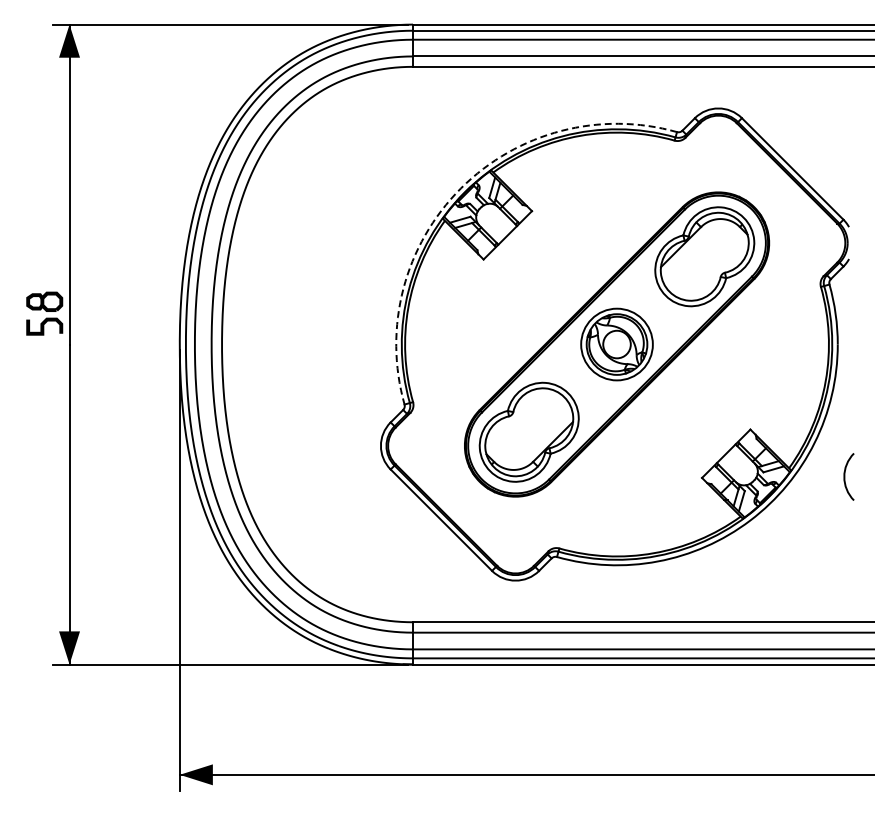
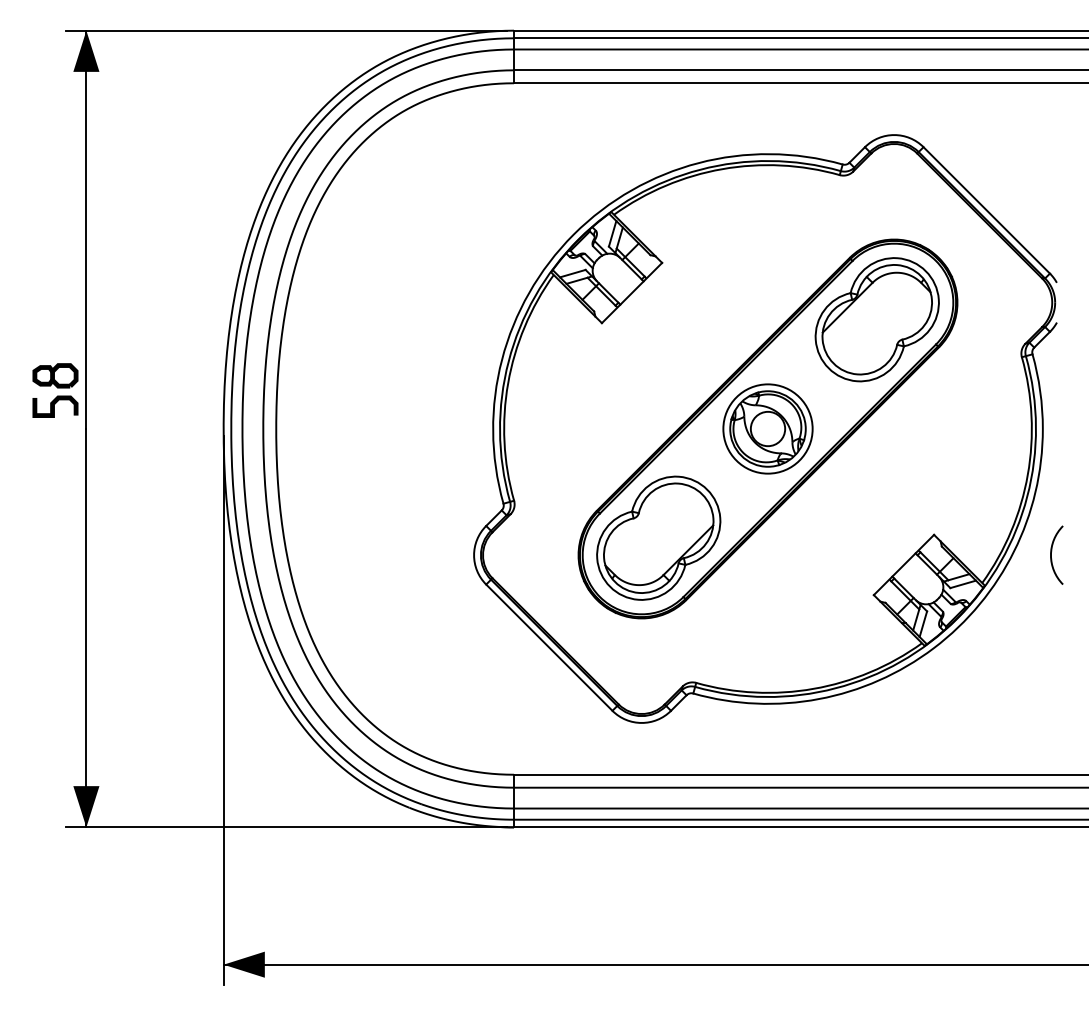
arc: (460, 188) -> (573, 234), dashed -> solid
arc: (845, 476) -> (1052, 554), moved

